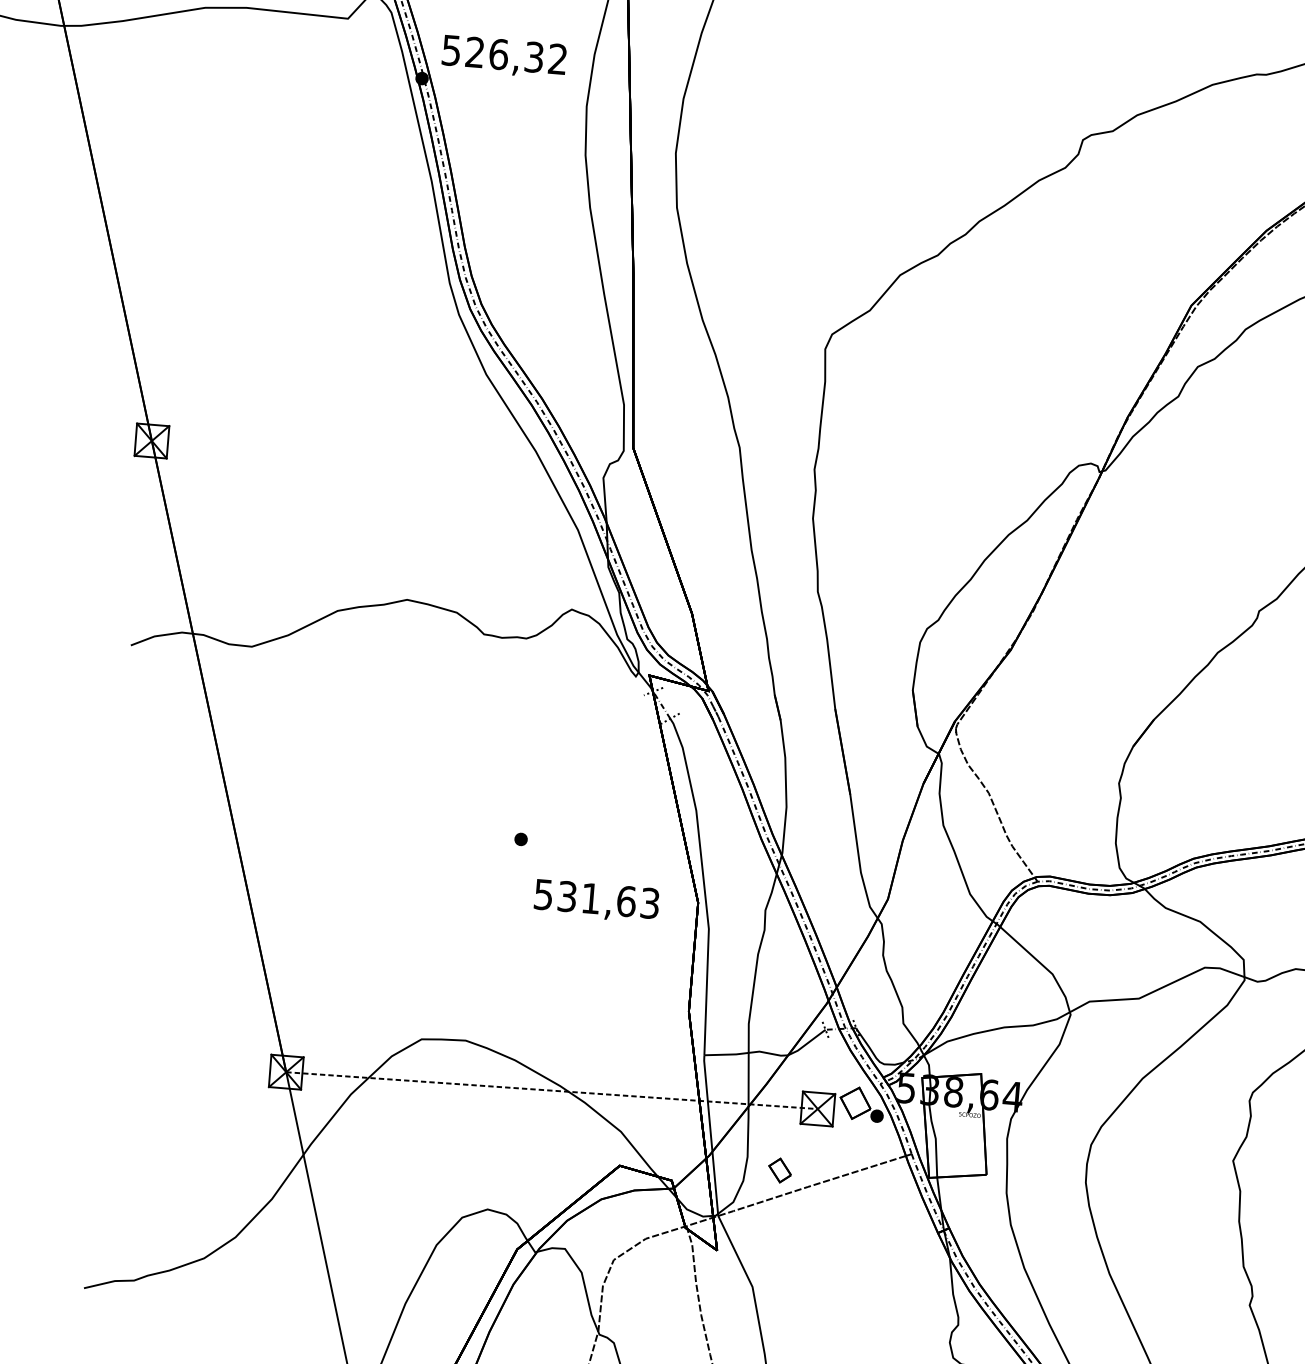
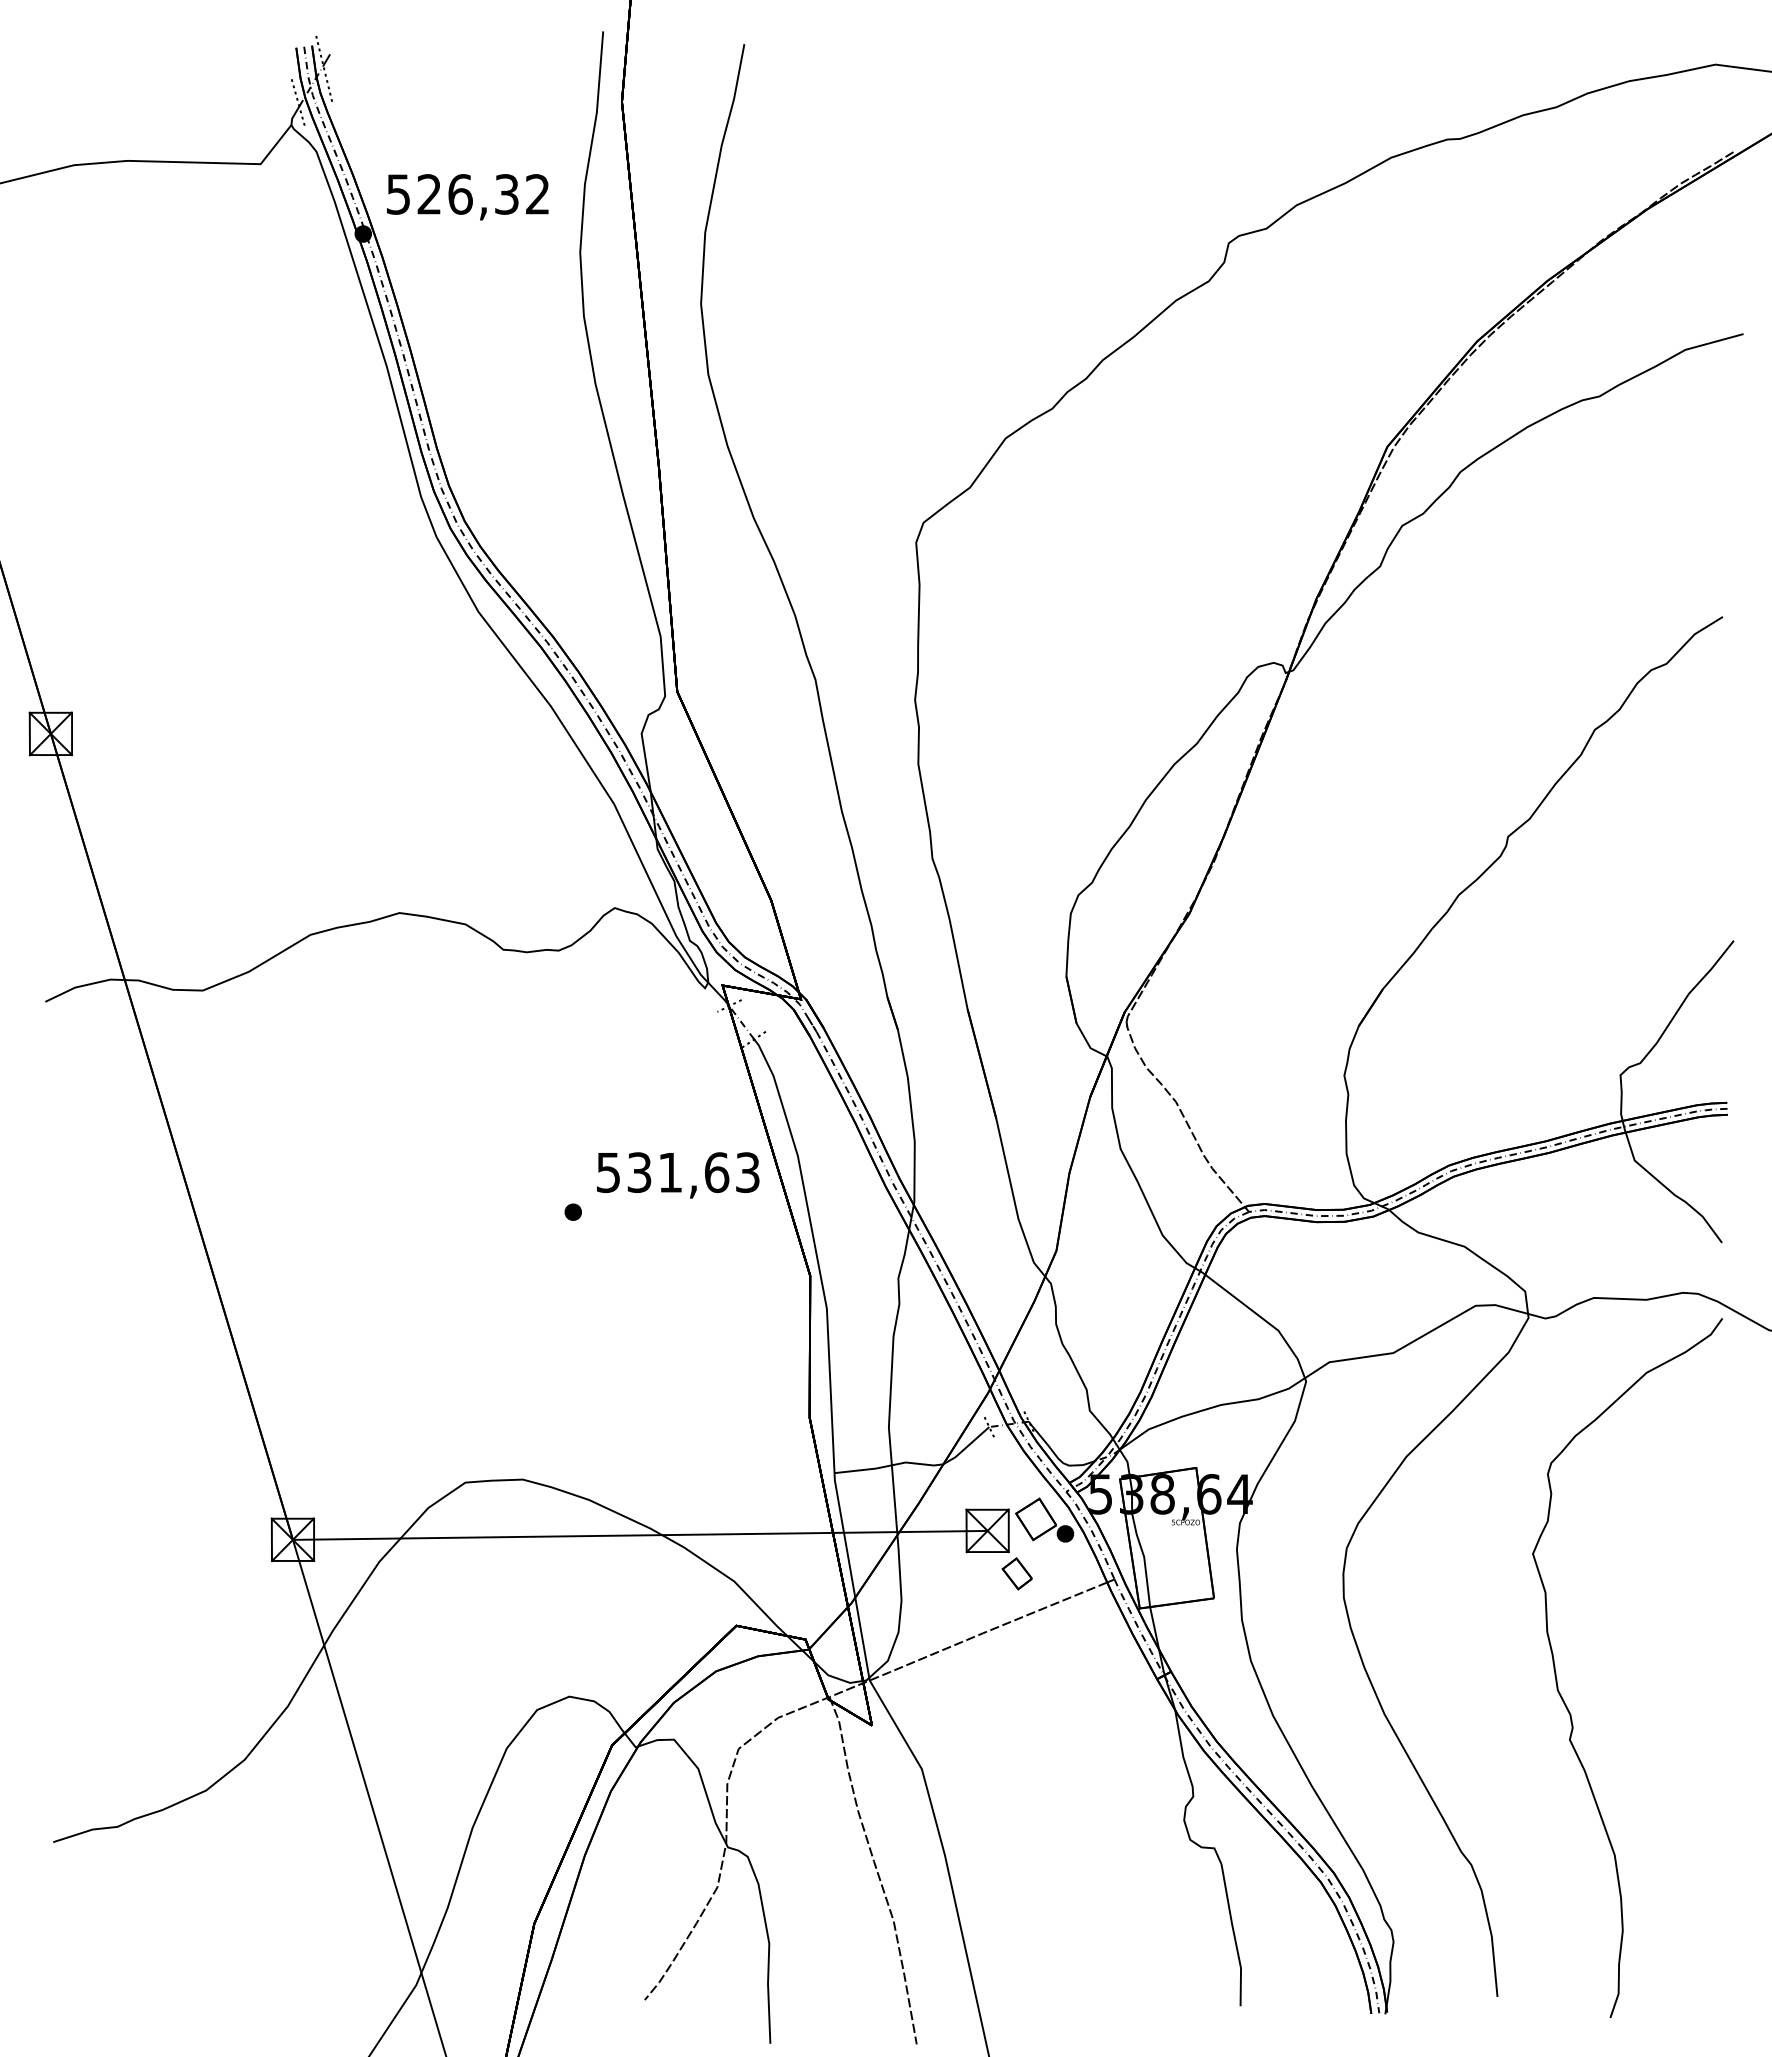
text: (596, 901) -> (678, 1175), moved
line: (552, 1090) -> (640, 1535), dashed -> solid
part: (779, 1170) -> (1016, 1573), moved

